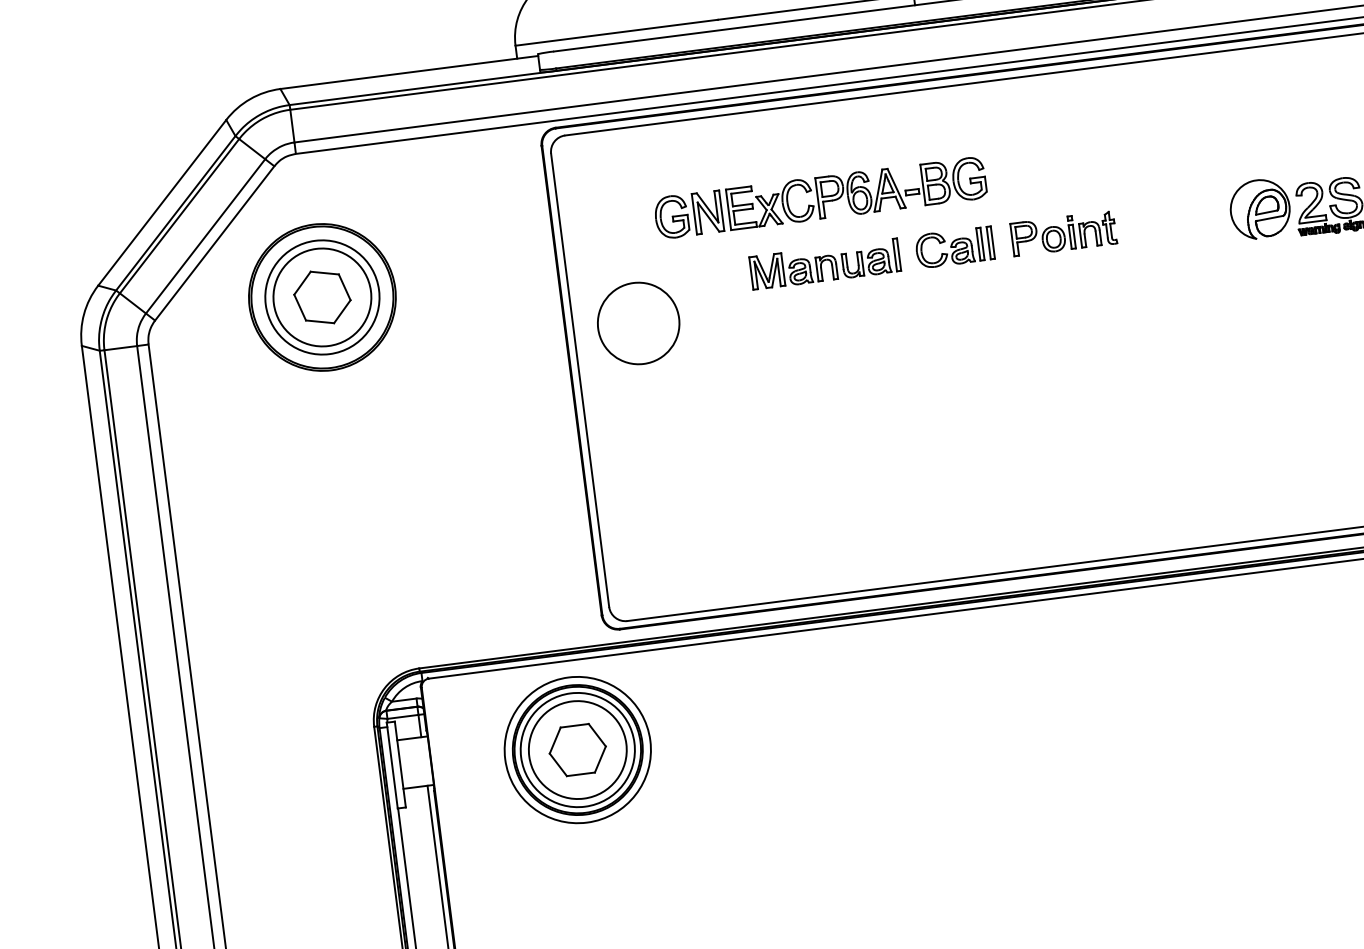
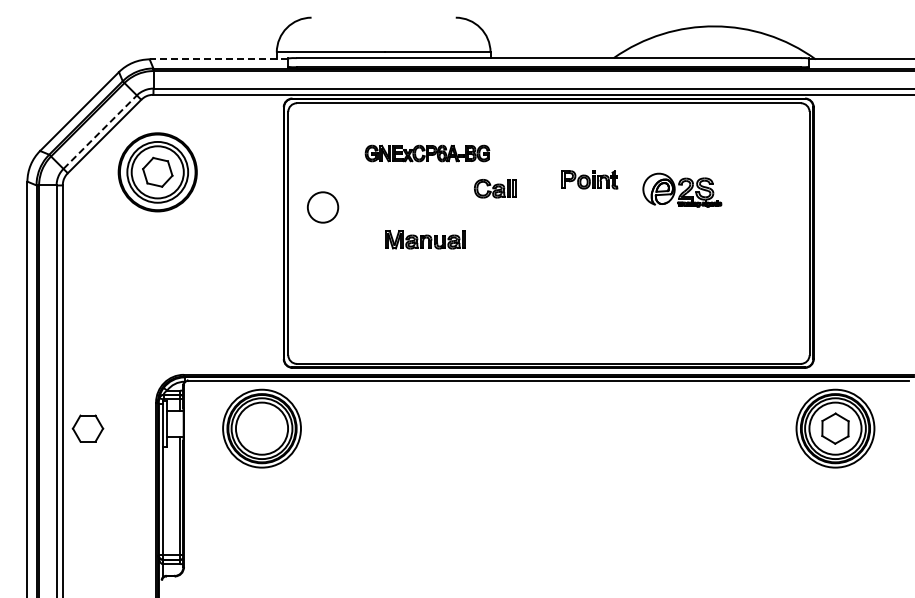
line: (408, 72) -> (218, 59), solid -> dashed
part: (820, 197) -> (427, 153), size x0.7
part: (1063, 233) -> (589, 179), moved
line: (206, 236) -> (100, 132), solid -> dashed
part: (824, 263) -> (425, 239), moved
circle: (637, 323) -> (322, 207), size x0.7
part: (576, 749) -> (87, 428), moved

